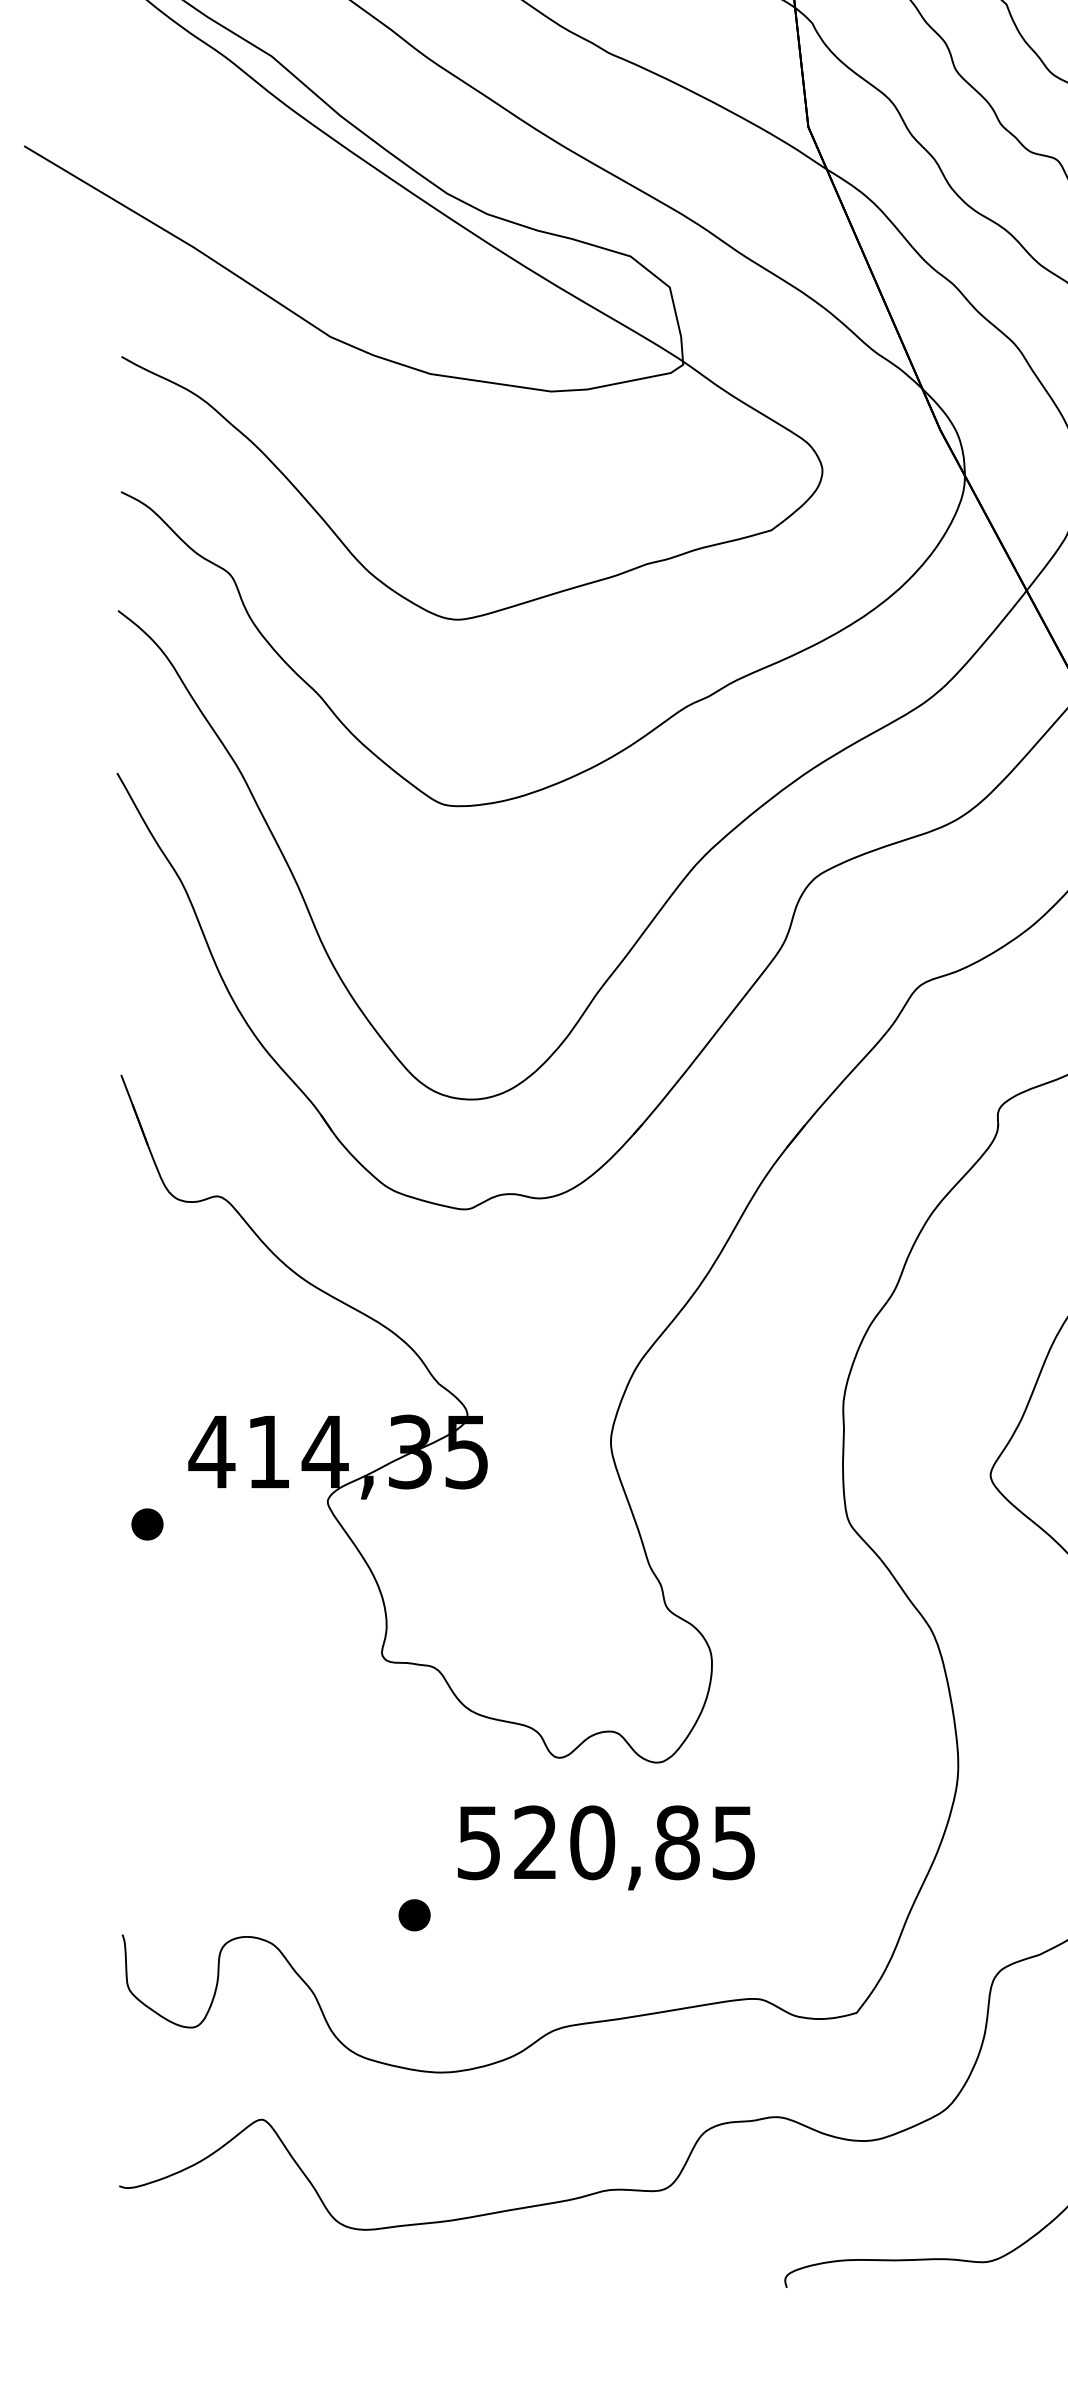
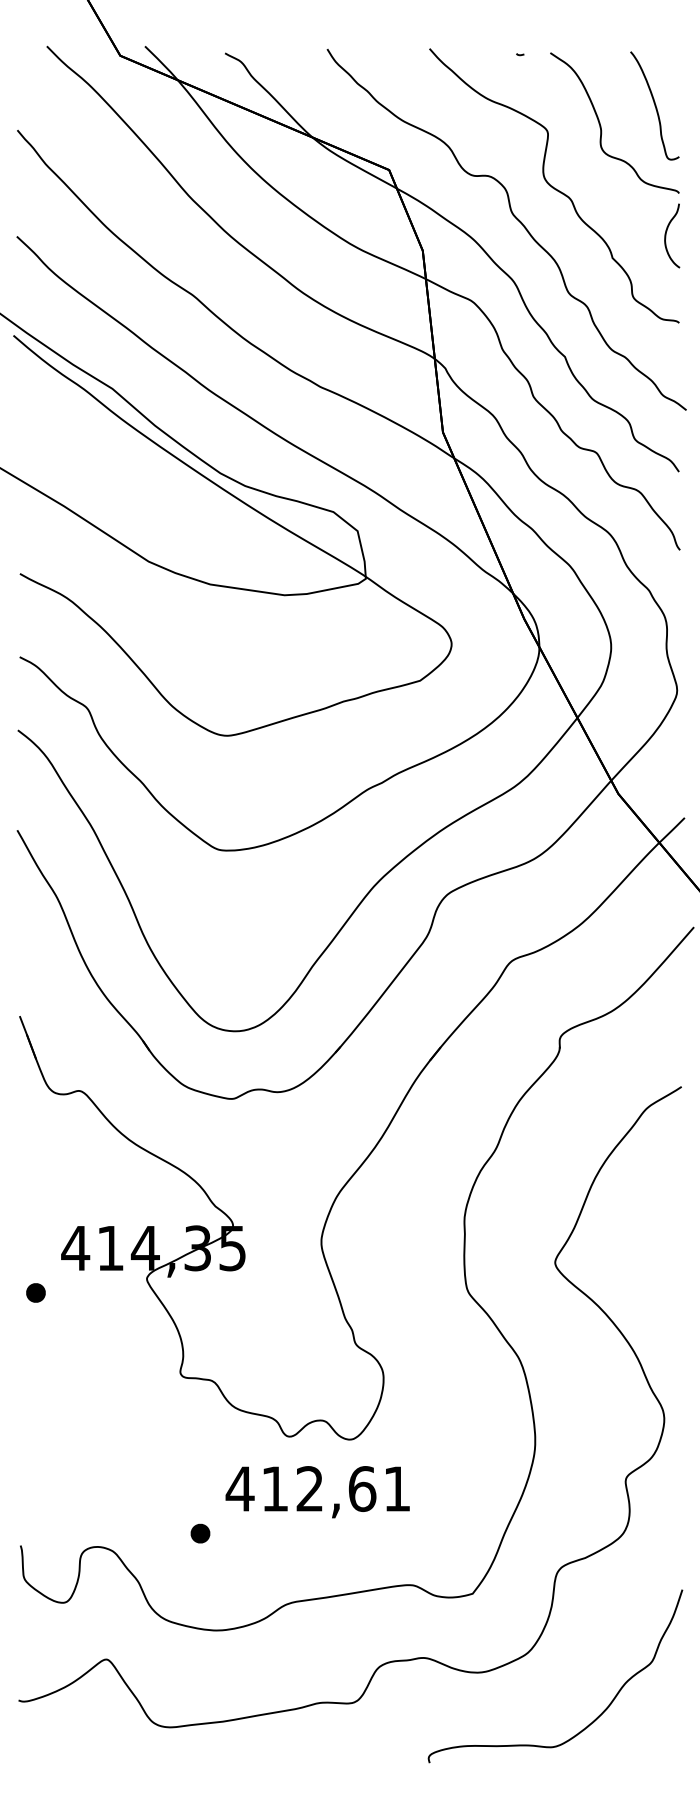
text: (604, 1843) -> (317, 1489), 520,85 -> 412,61

